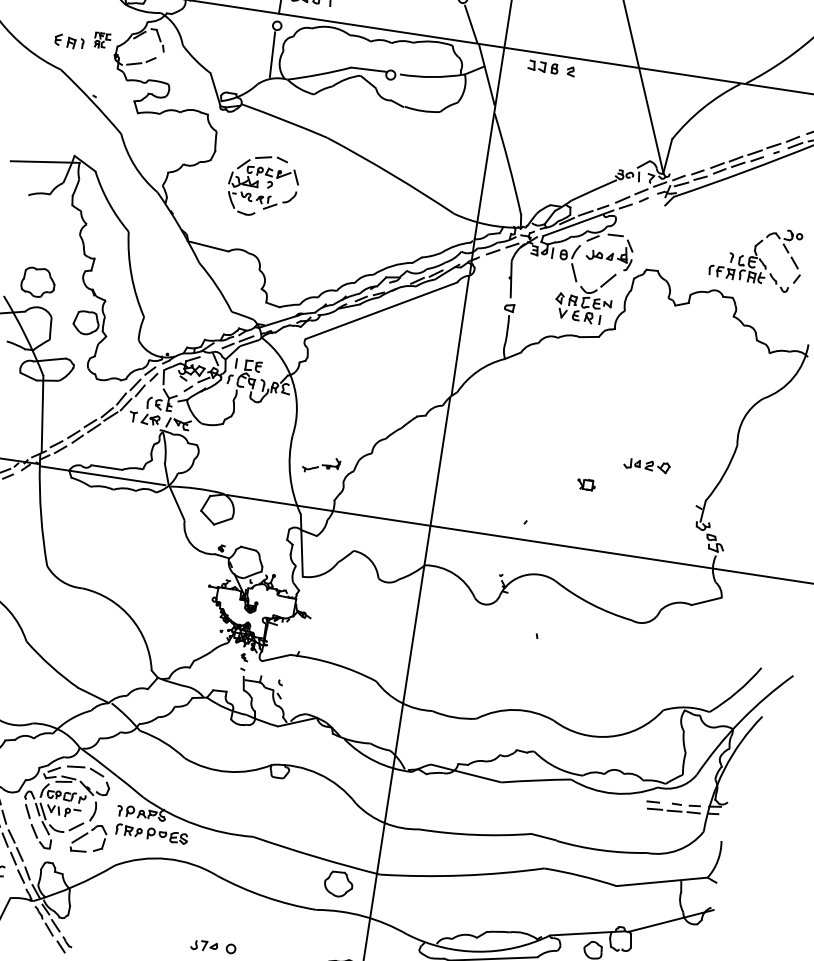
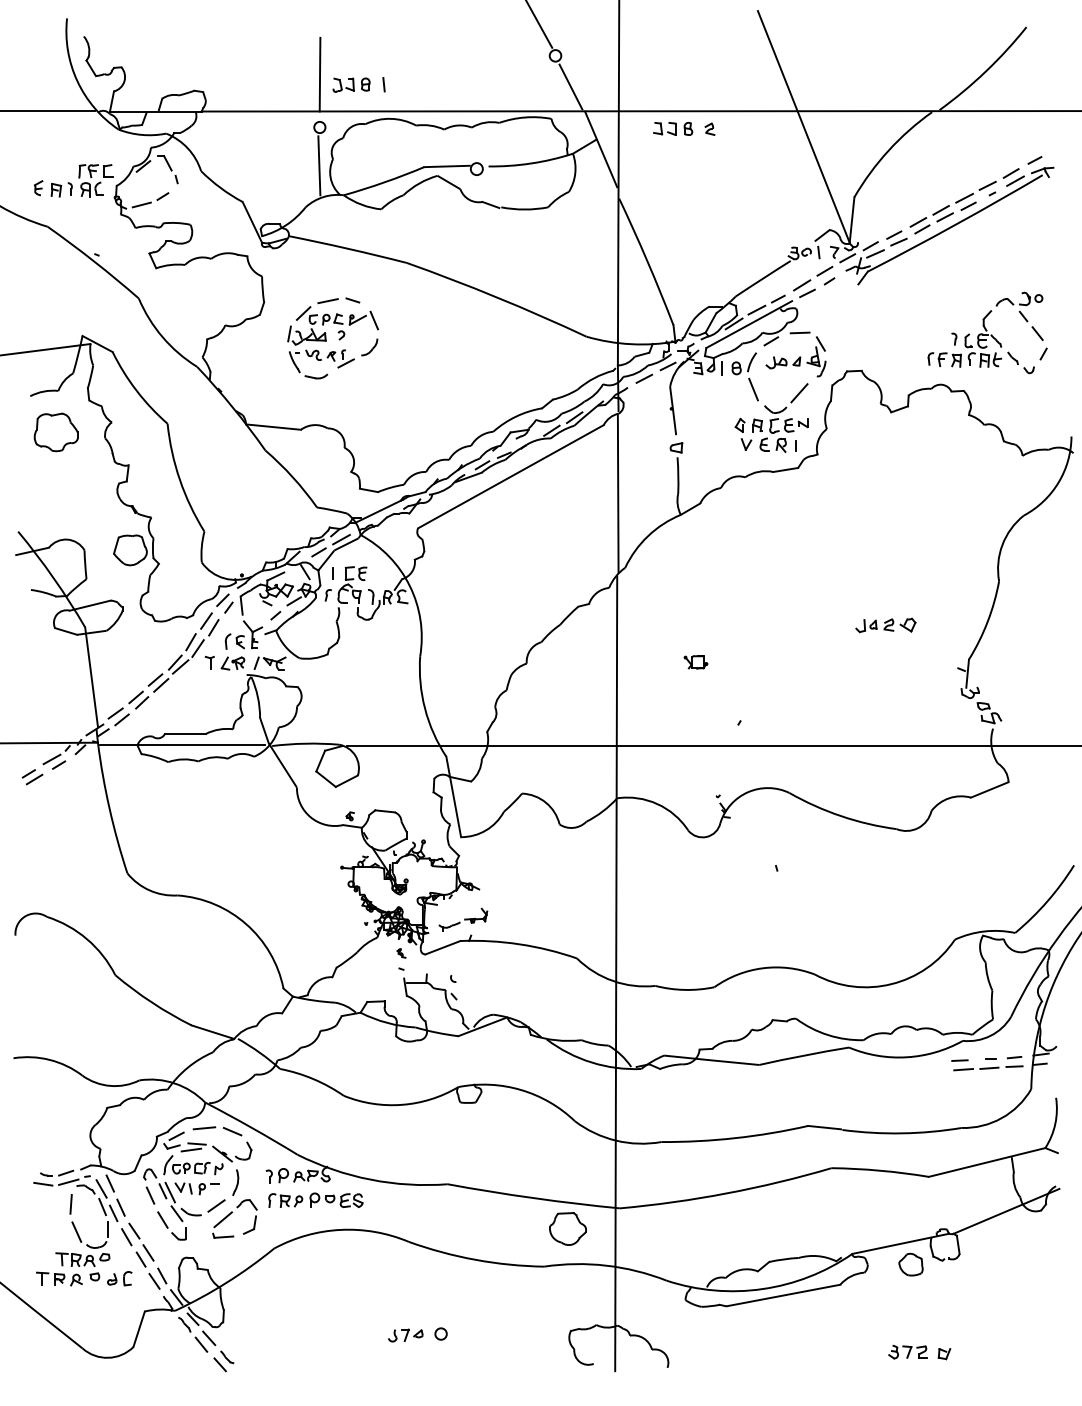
part: (102, 40) -> (95, 180), size x1.67
part: (37, 282) -> (55, 432), moved
part: (321, 465) -> (463, 919), moved
part: (586, 484) -> (695, 662), moved

